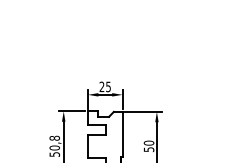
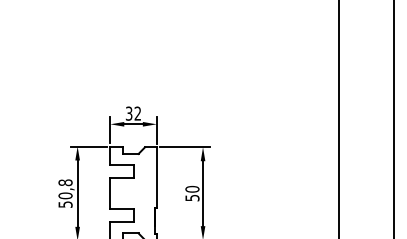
text: (105, 86) -> (133, 113), 25 -> 32

